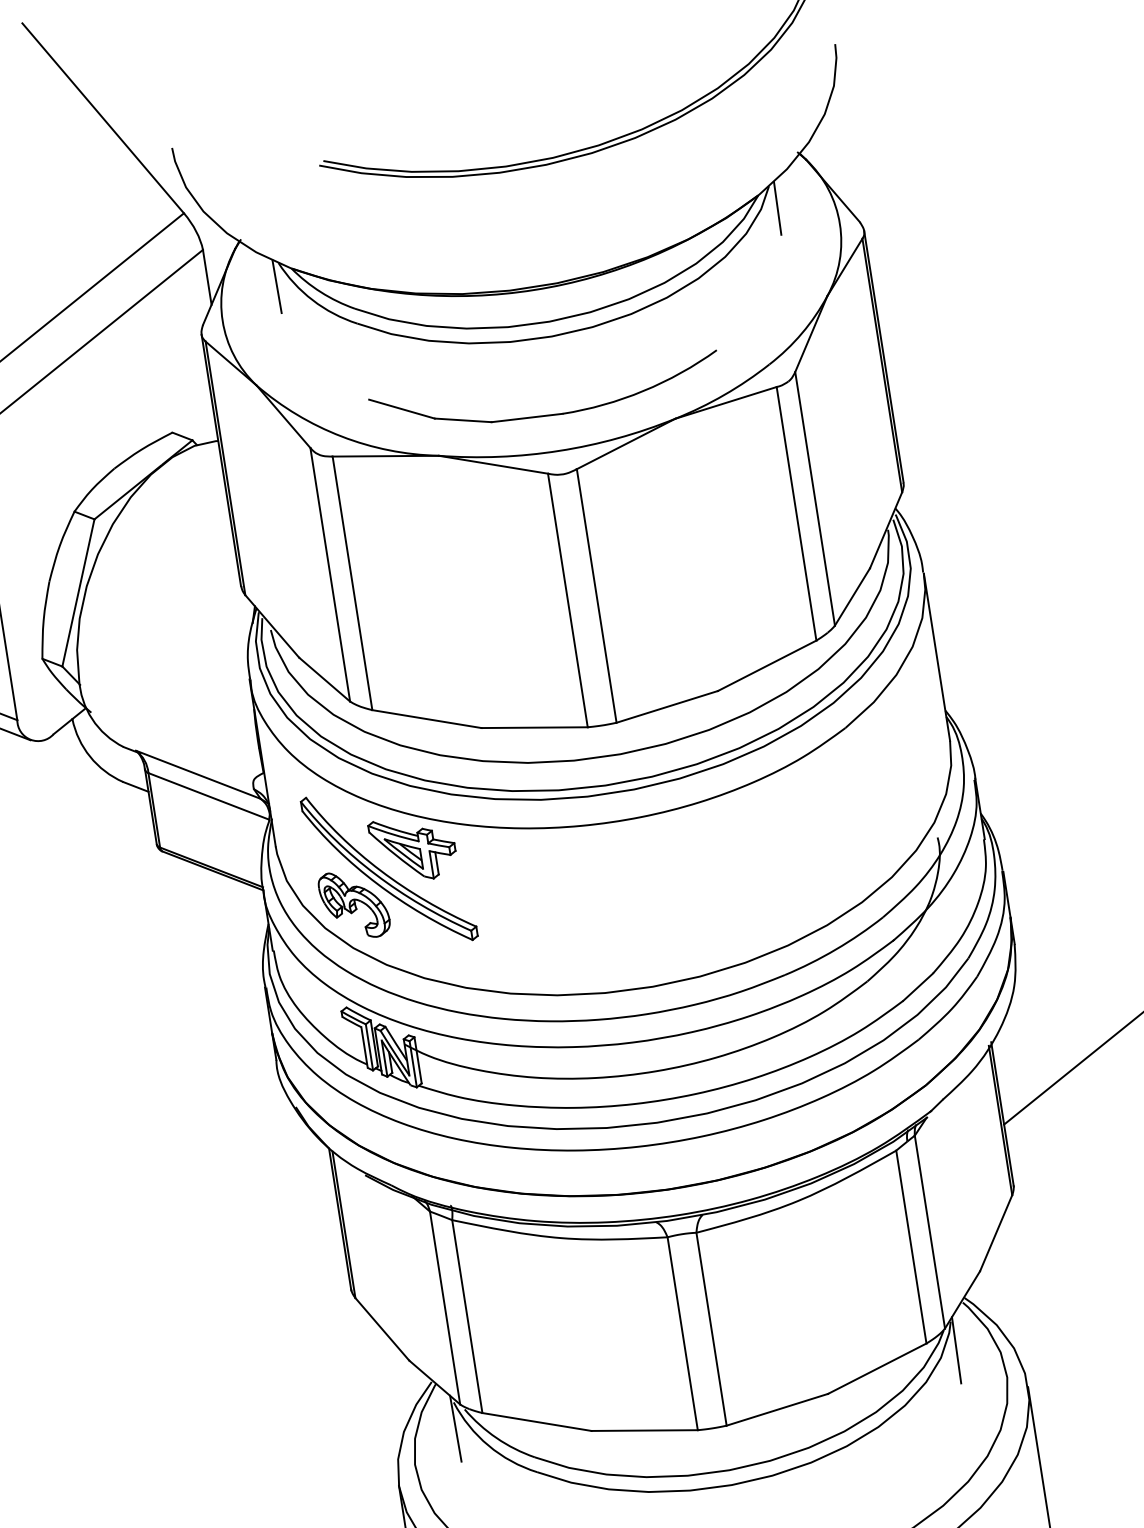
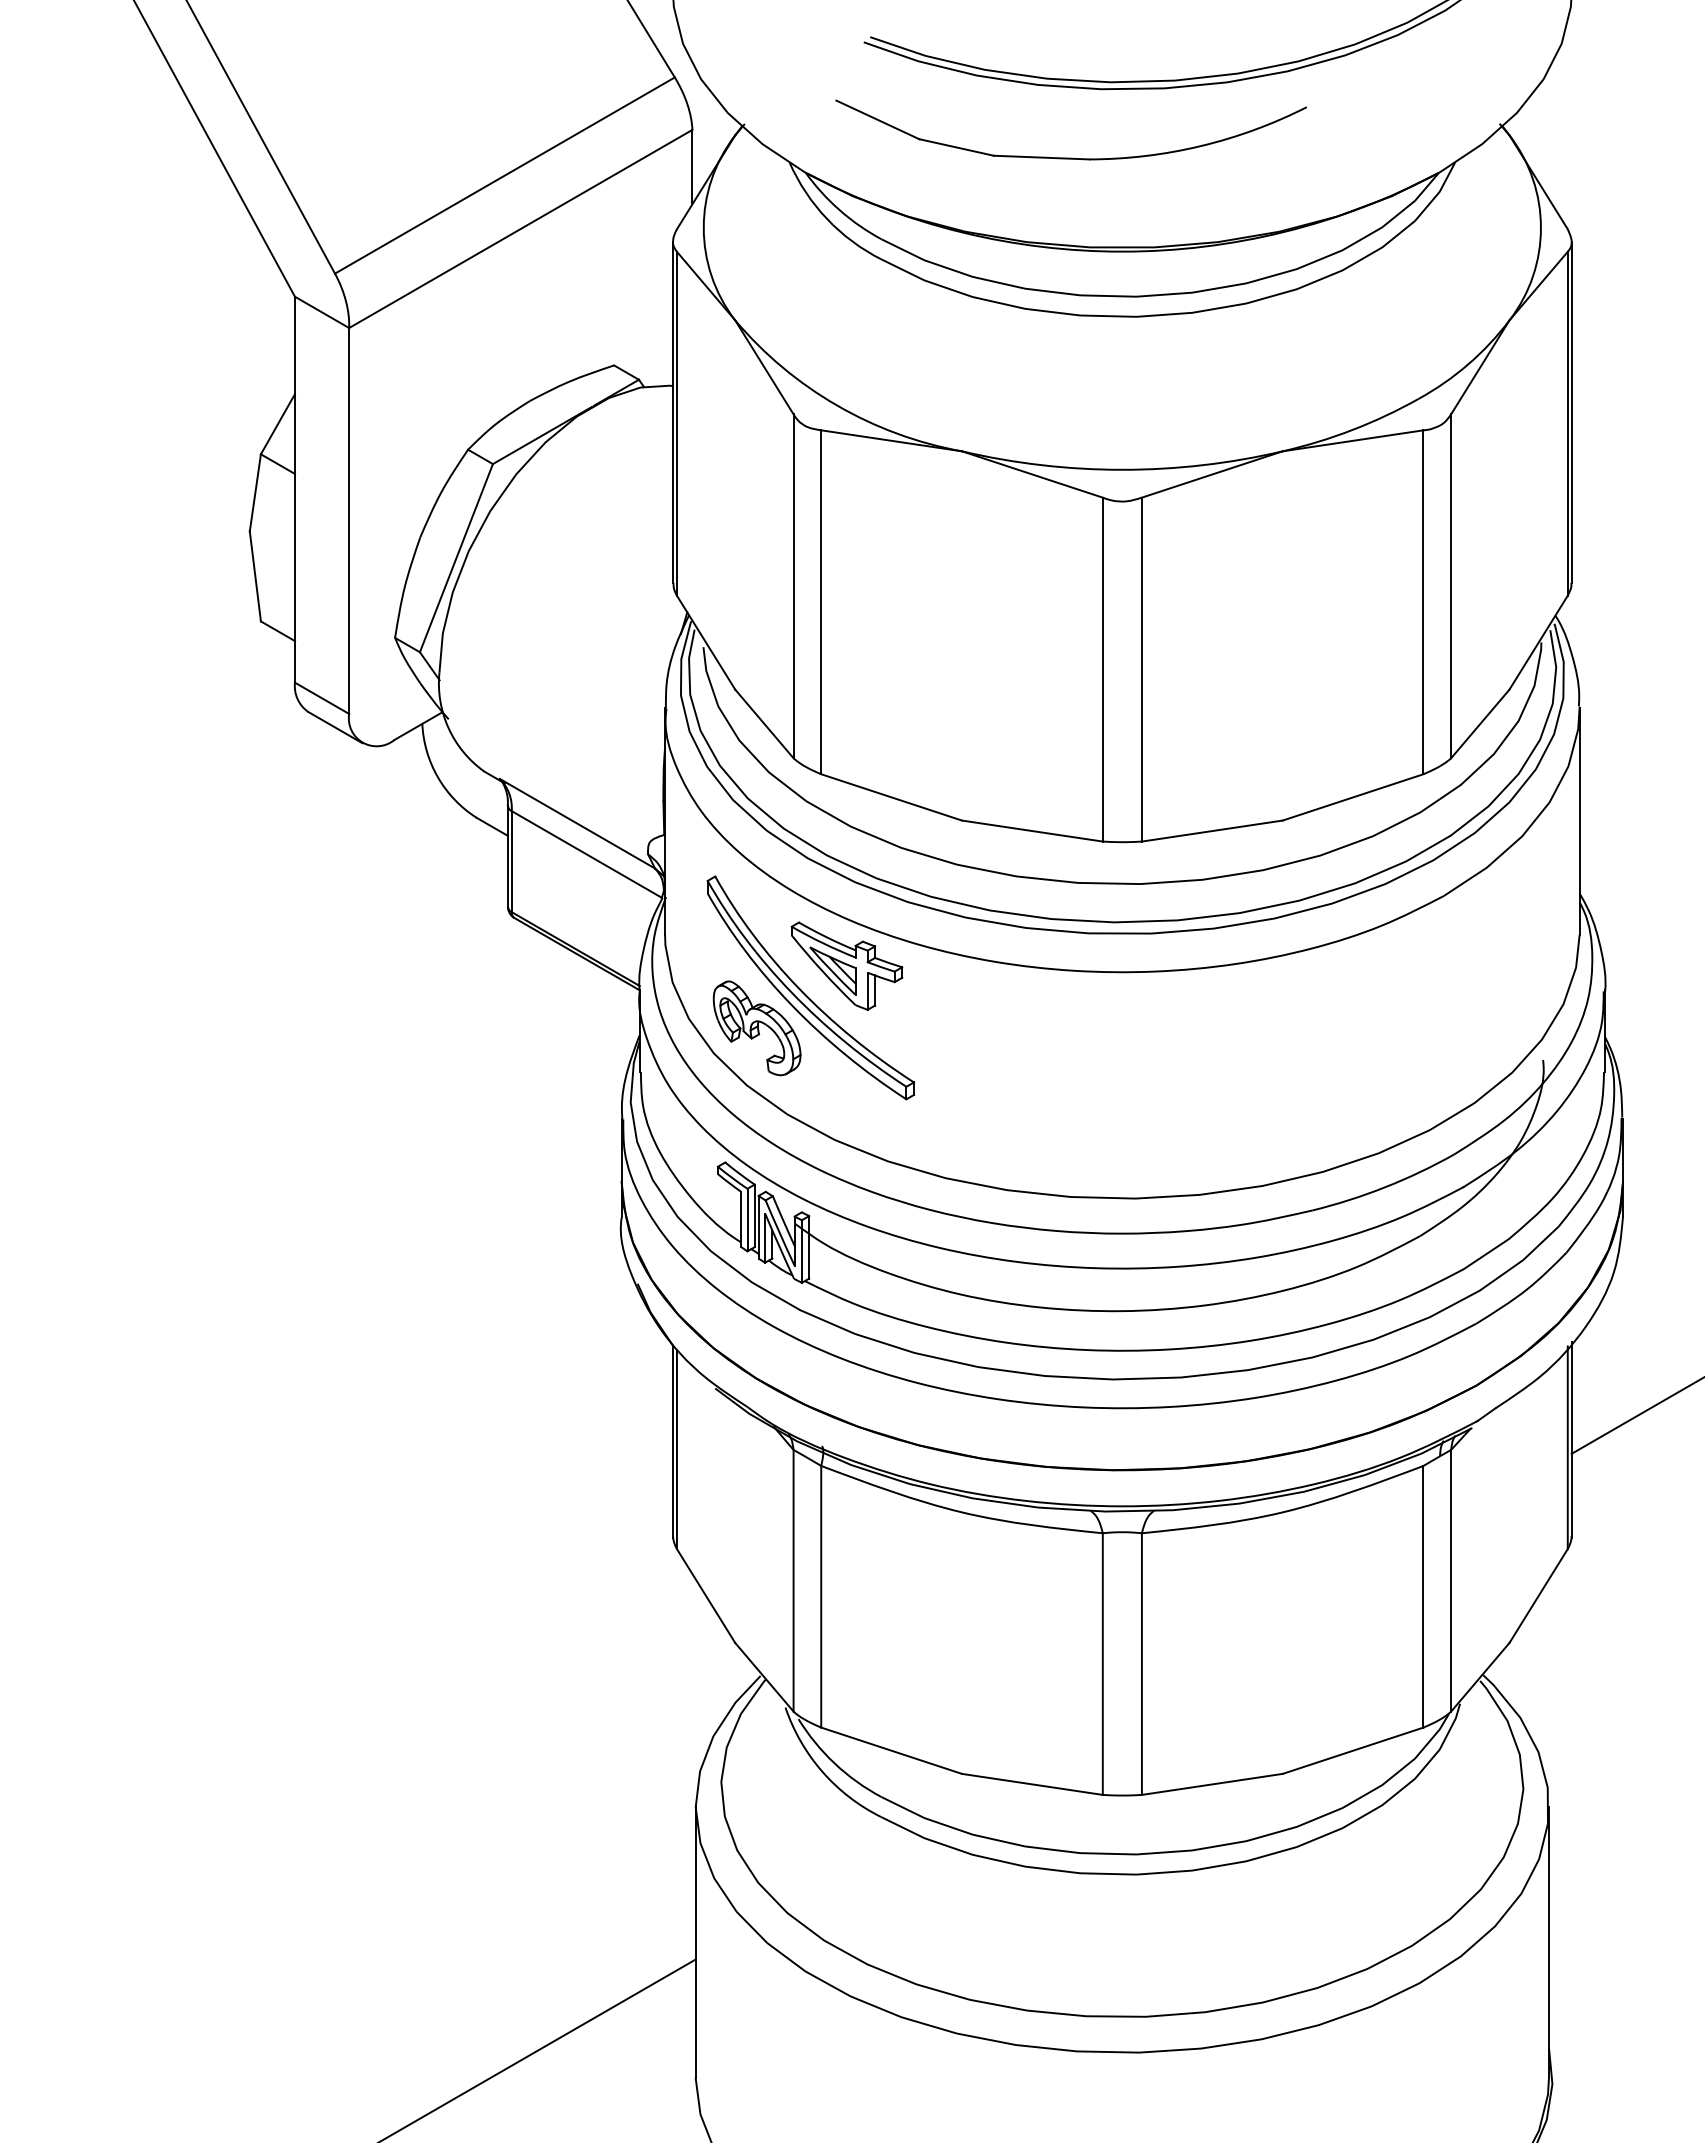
line: (777, 208) -> (1461, 193), removed
line: (276, 286) -> (782, 193), removed
part: (548, 414) -> (1070, 157), moved
line: (956, 1350) -> (1461, 1742), removed
line: (455, 1428) -> (782, 1742), removed

